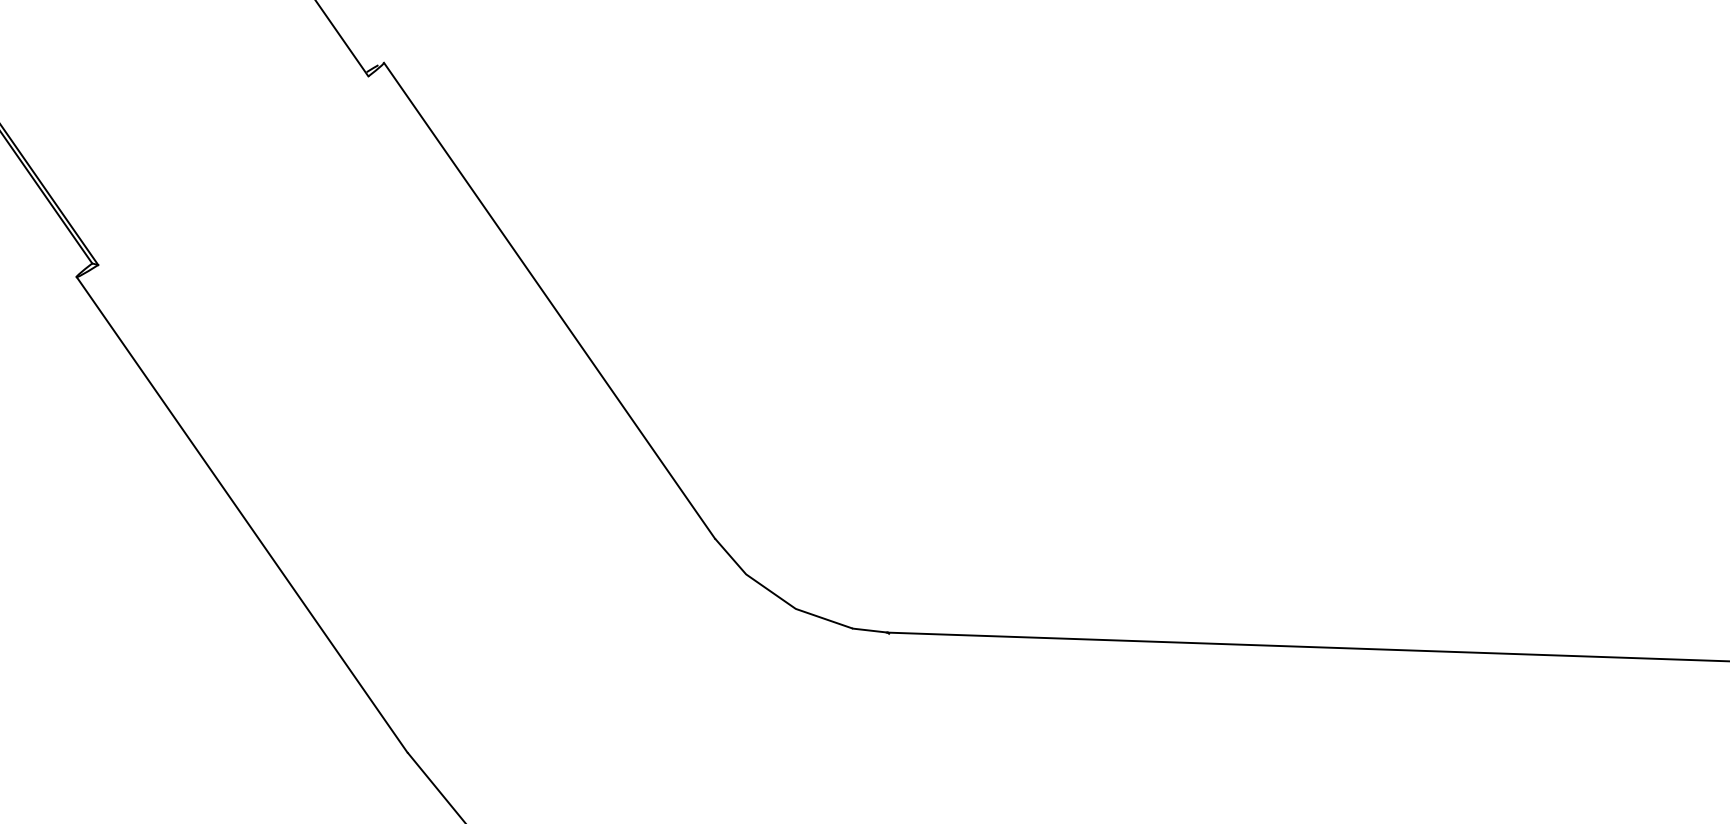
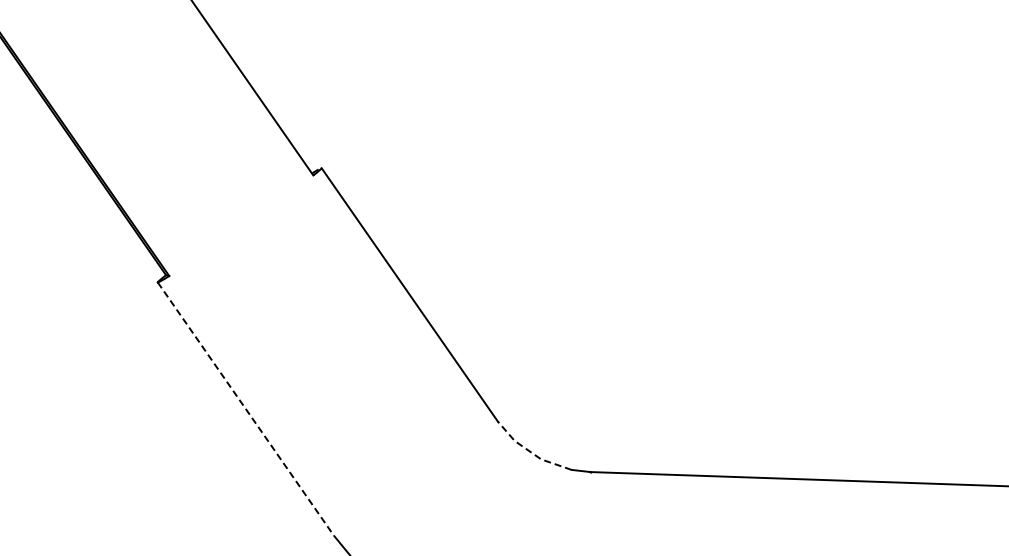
line: (243, 515) -> (246, 409), solid -> dashed
line: (775, 595) -> (530, 452), solid -> dashed

